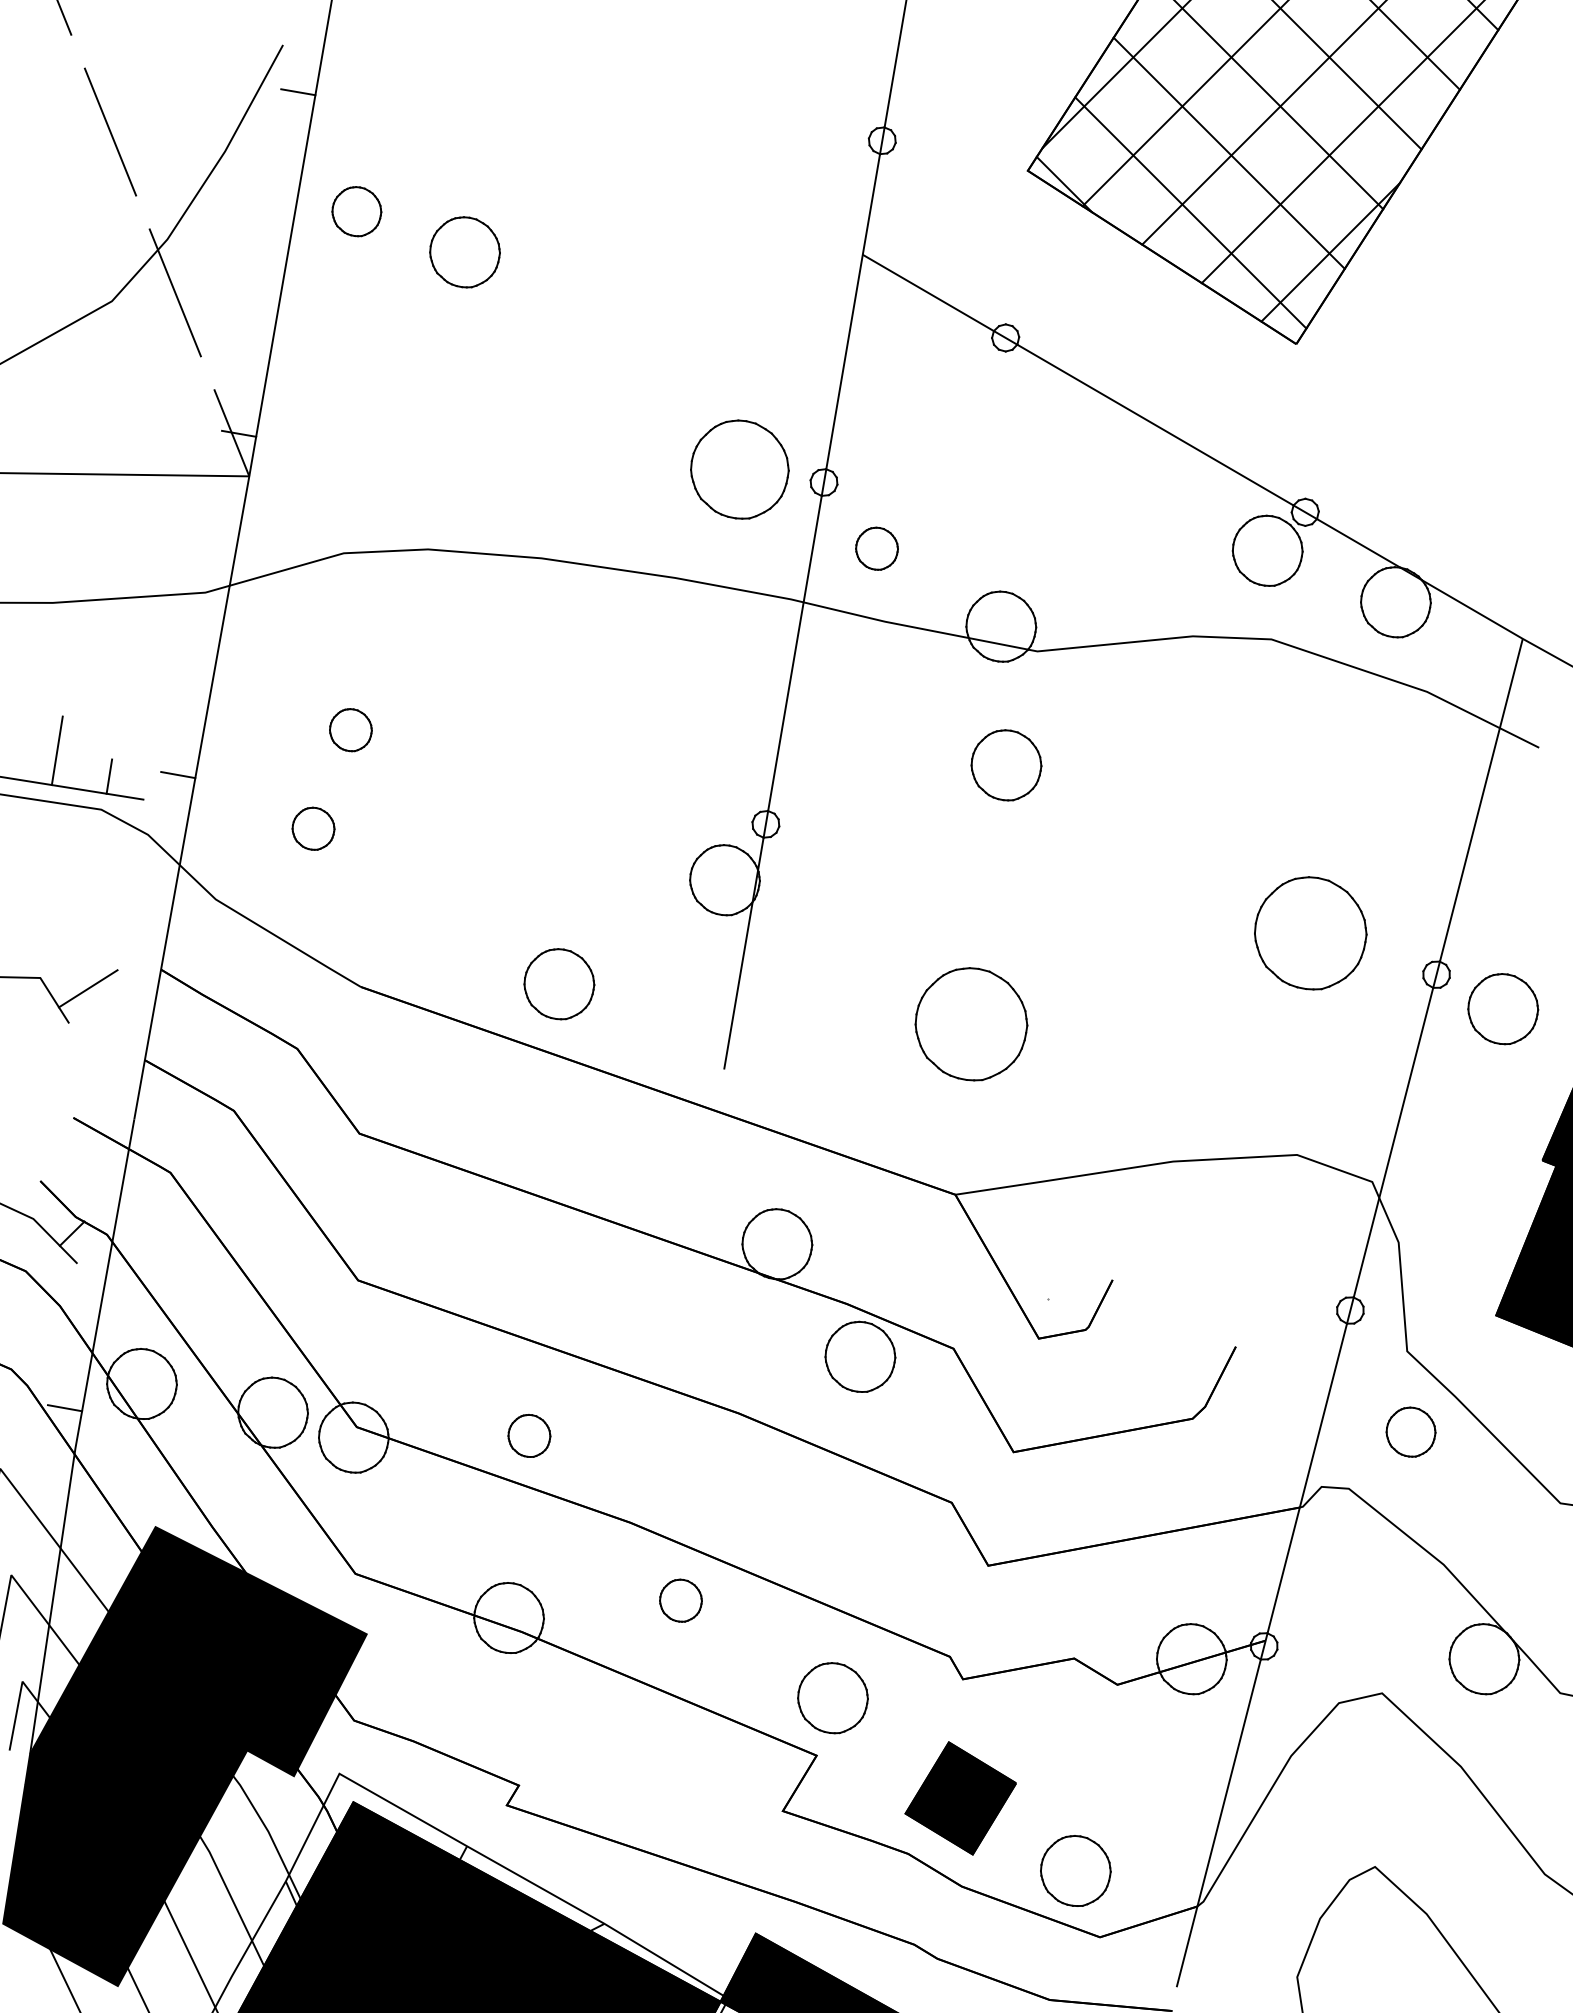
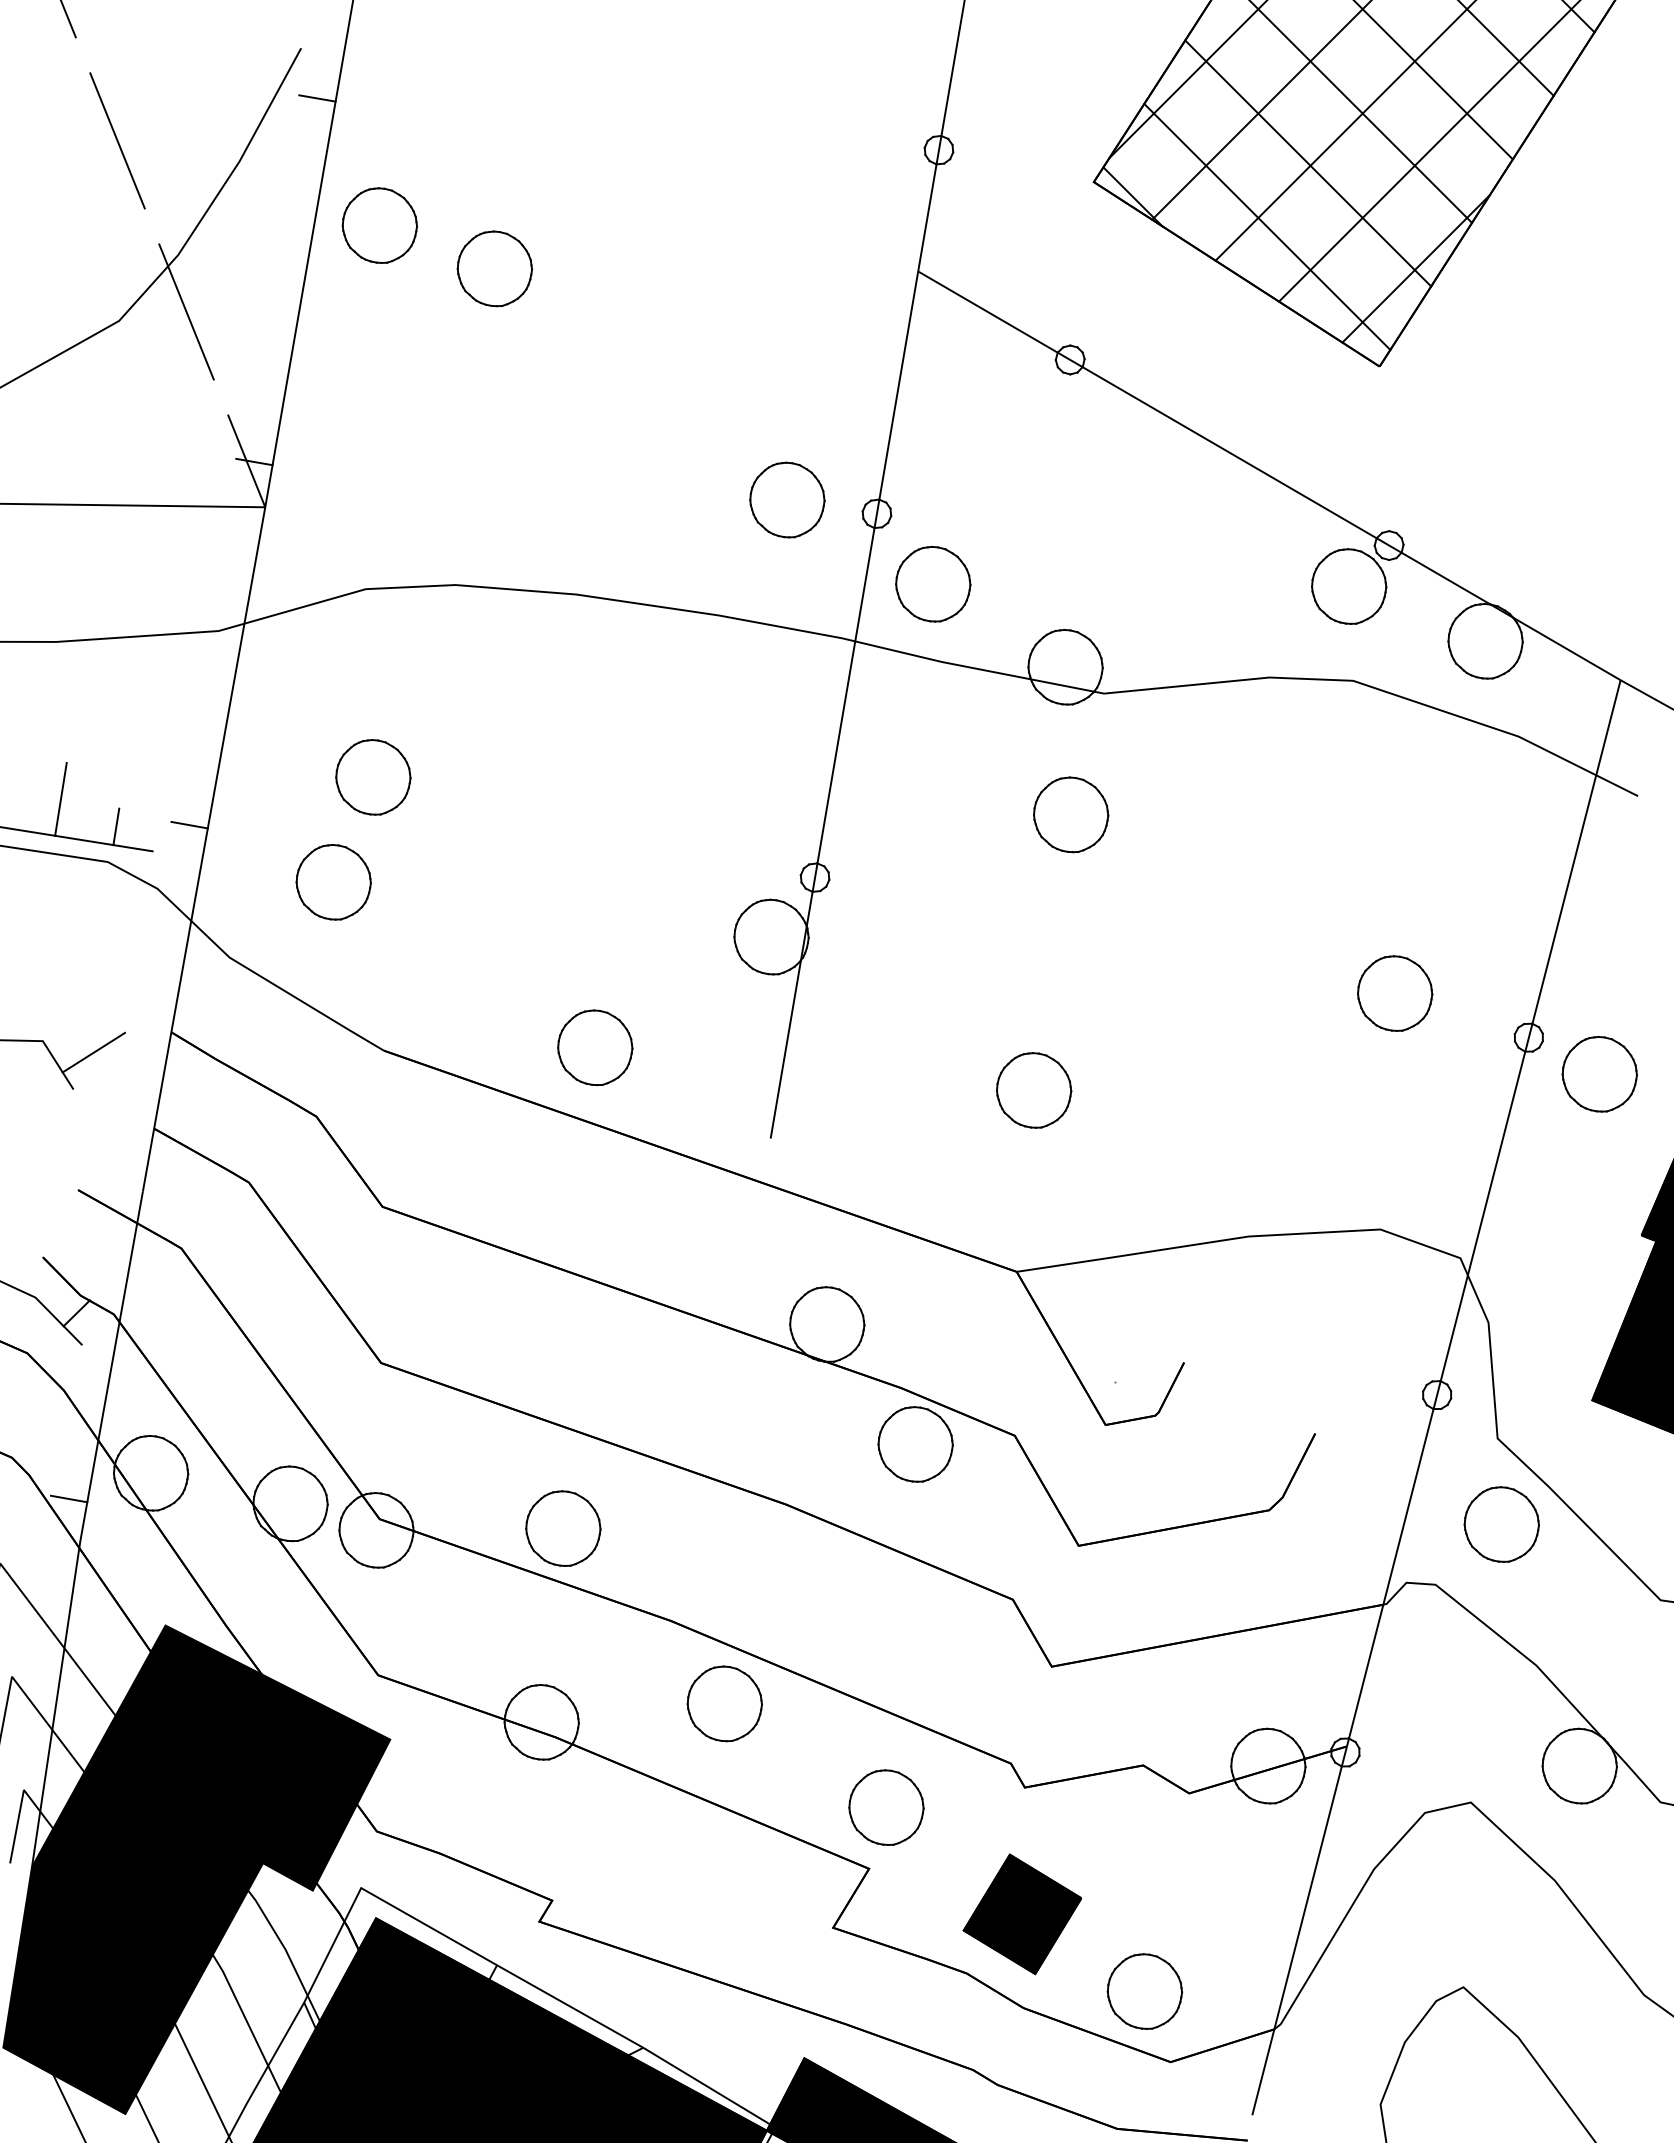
part: (356, 211) -> (379, 225), size x1.43
part: (739, 469) -> (787, 499), size x0.71
part: (877, 548) -> (933, 584), size x1.67
part: (350, 730) -> (373, 777), size x1.67
part: (313, 828) -> (333, 882), size x1.67
part: (1311, 933) -> (1395, 993), size x0.62
part: (972, 1024) -> (1034, 1090), size x0.62
part: (1410, 1432) -> (1501, 1524), size x1.43
part: (529, 1435) -> (563, 1528), size x1.67
part: (680, 1600) -> (724, 1703), size x1.67

